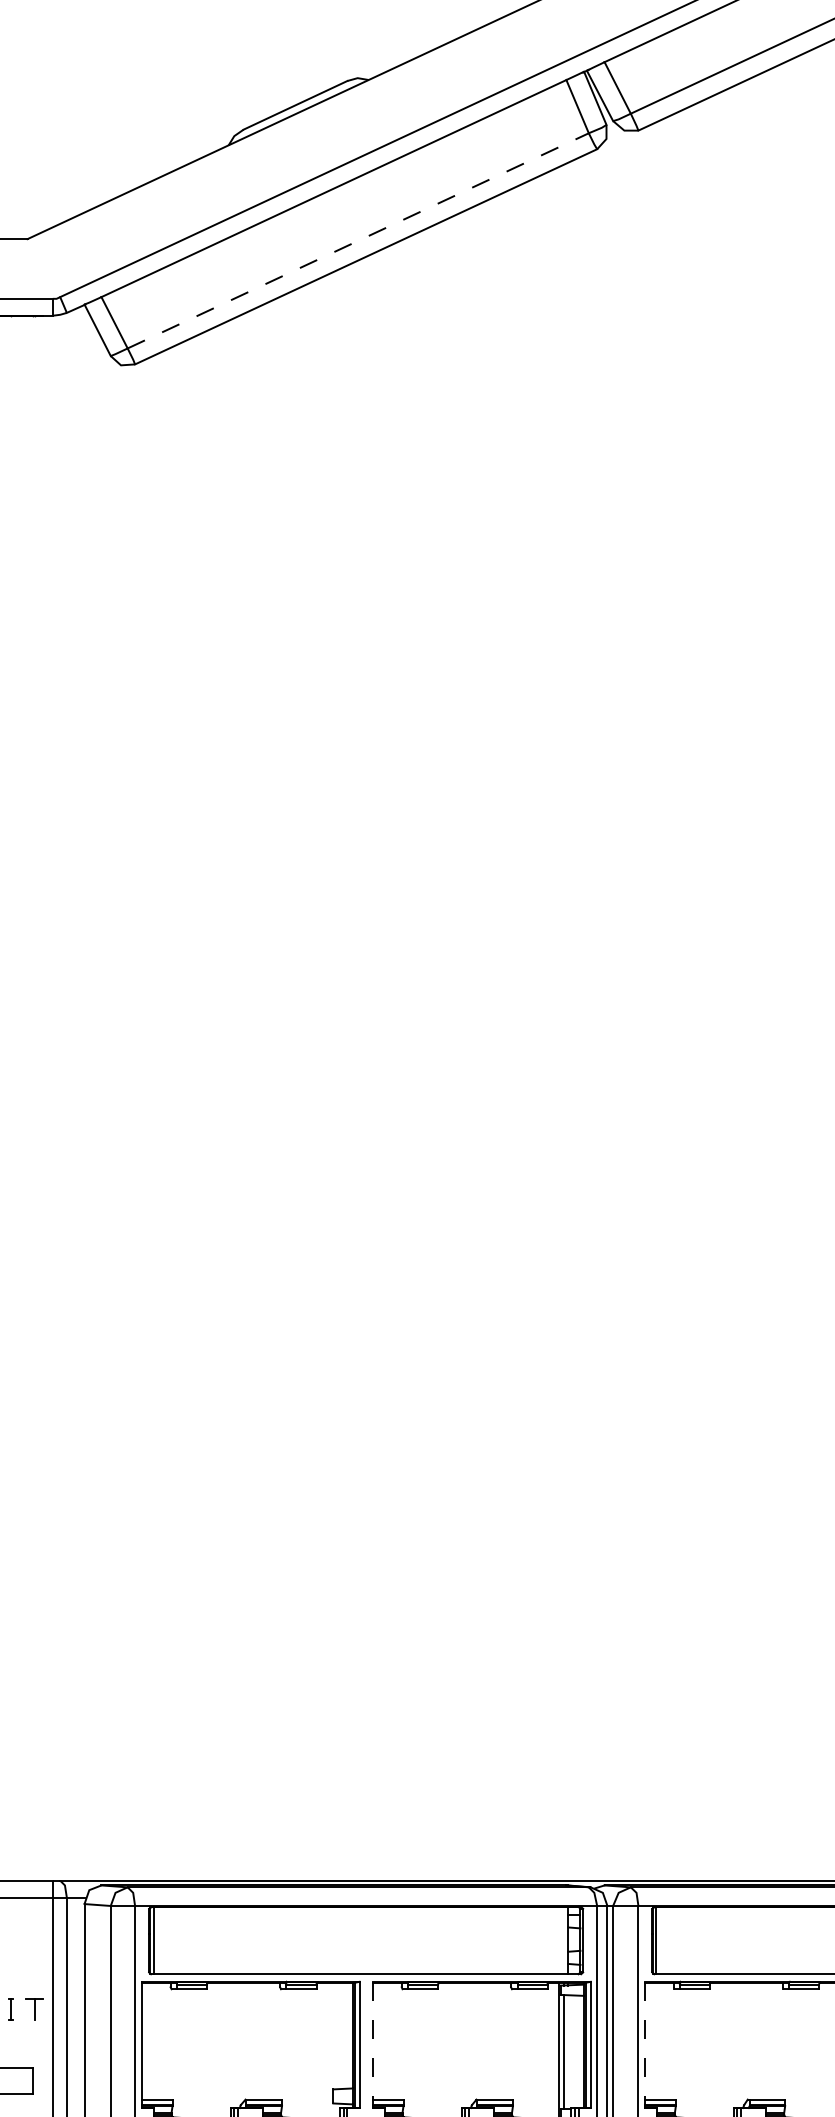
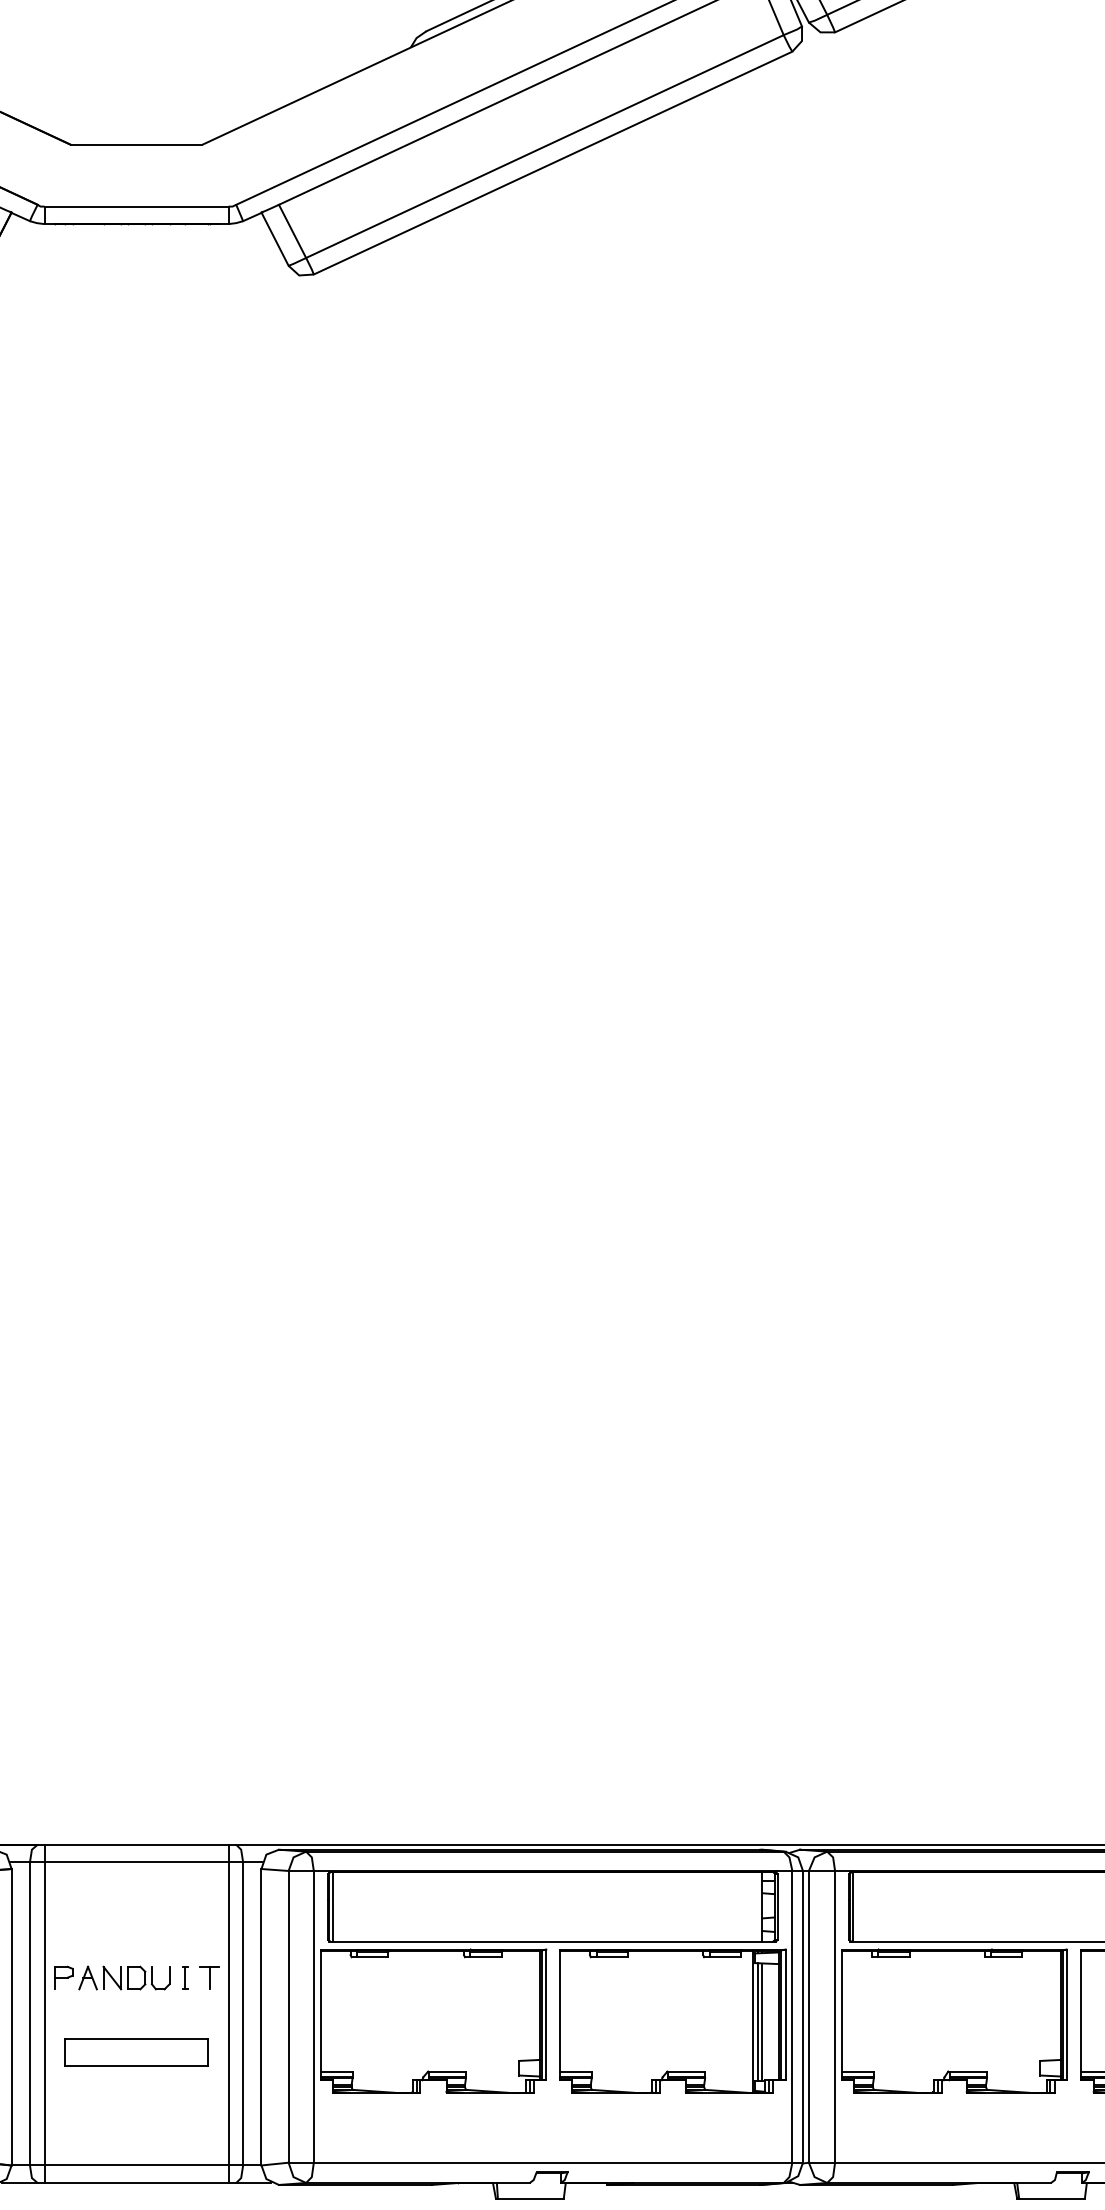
line: (358, 240) -> (545, 146), dashed -> solid
line: (372, 2045) -> (559, 2015), dashed -> solid
line: (644, 2045) -> (841, 2015), dashed -> solid
line: (568, 2052) -> (762, 2022), added

